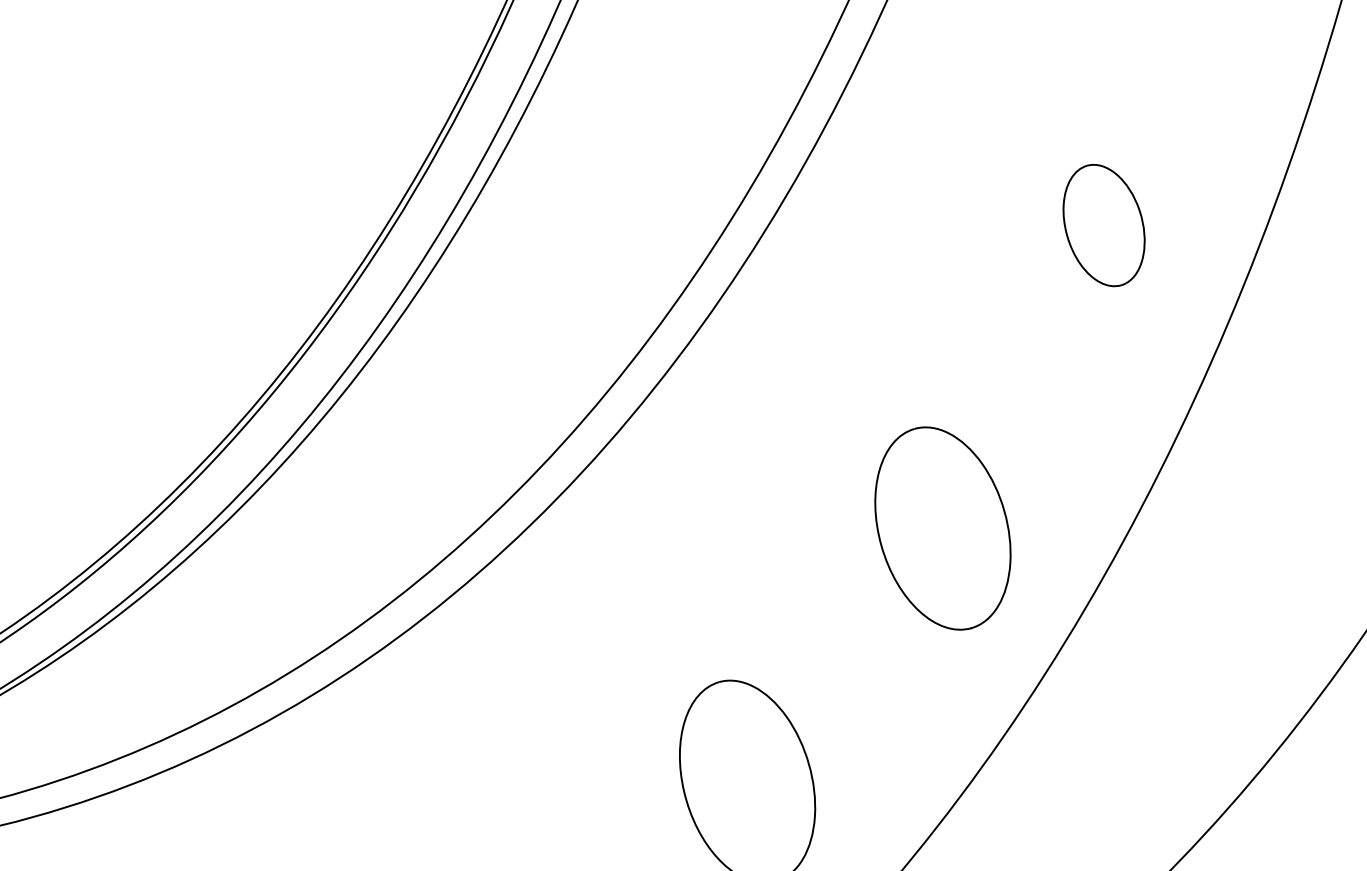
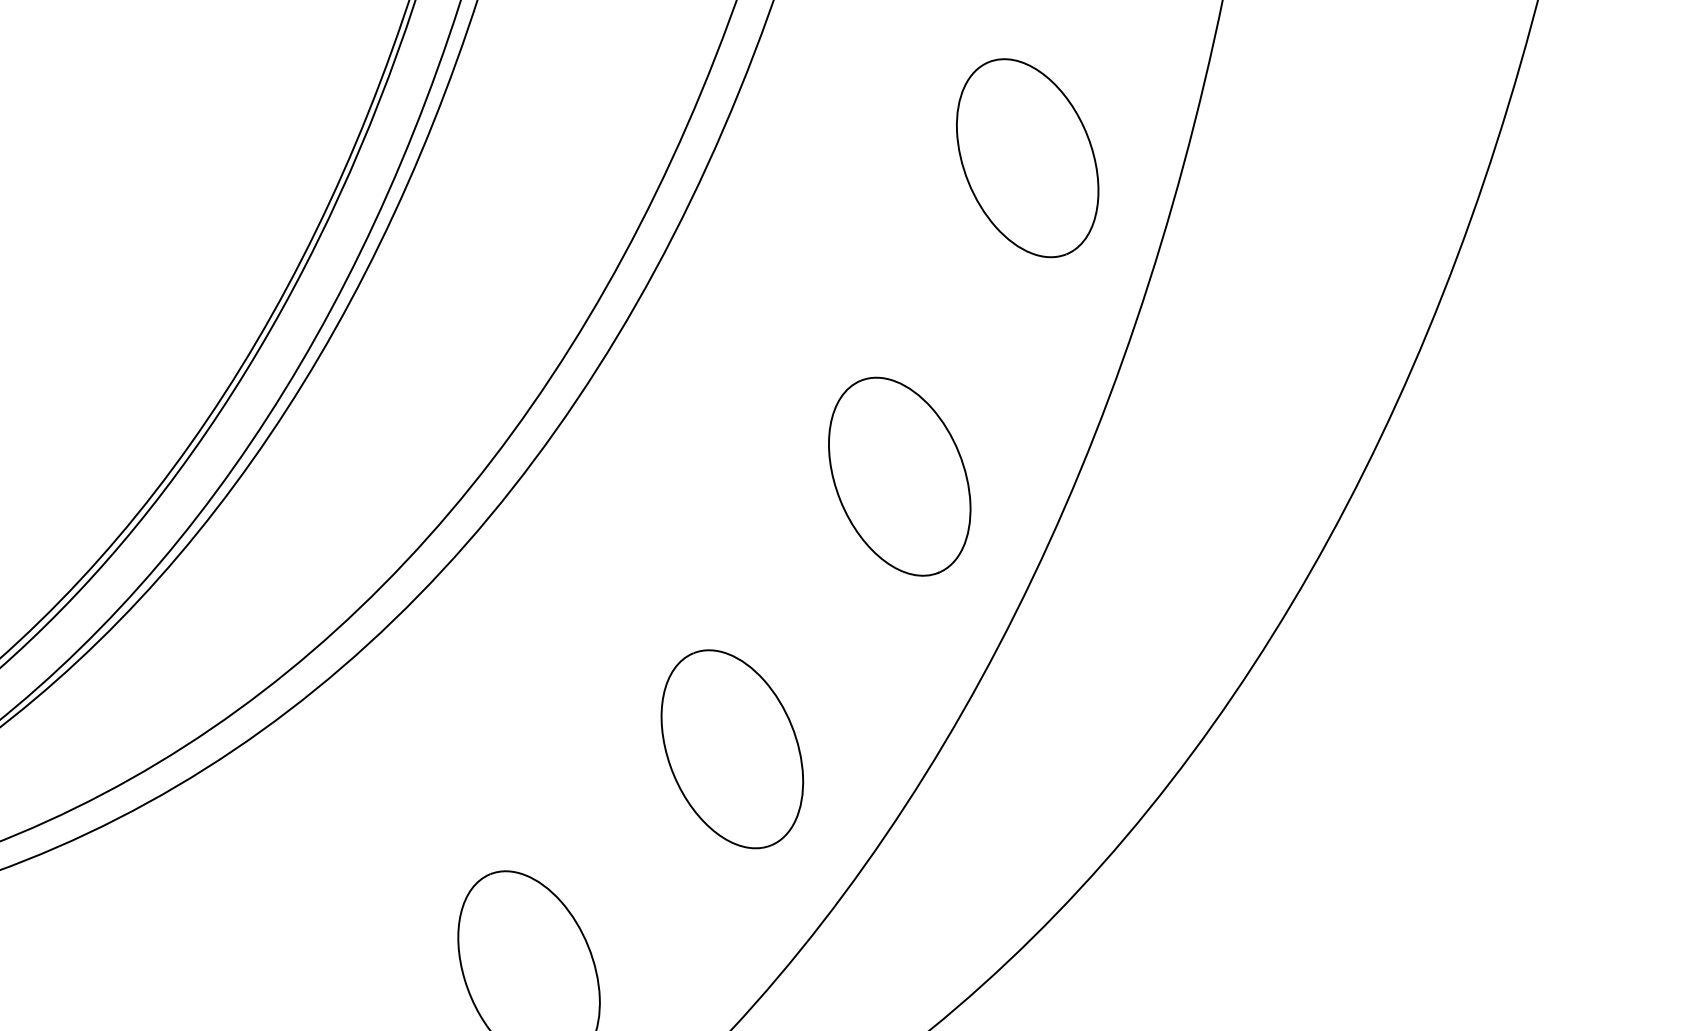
part: (1103, 225) -> (1027, 158), size x1.67

